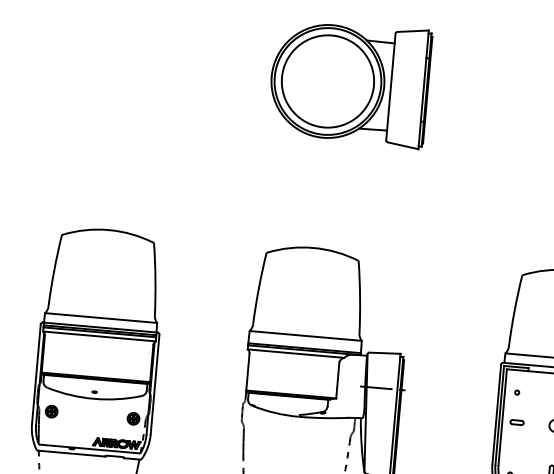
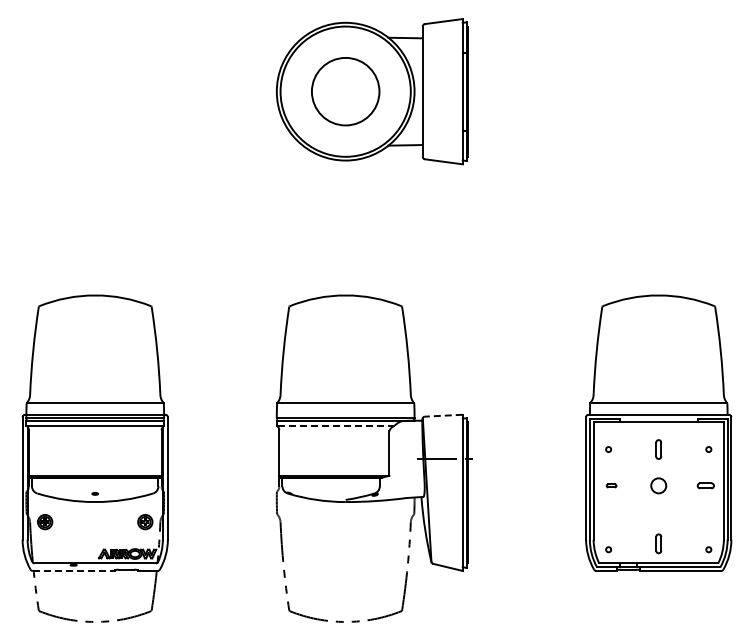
circle: (327, 81) -> (345, 91), size x0.6
line: (295, 353) -> (335, 425), solid -> dashed
line: (384, 353) -> (443, 415), solid -> dashed
part: (516, 422) -> (611, 485), size x0.6
line: (72, 453) -> (74, 570), solid -> dashed

